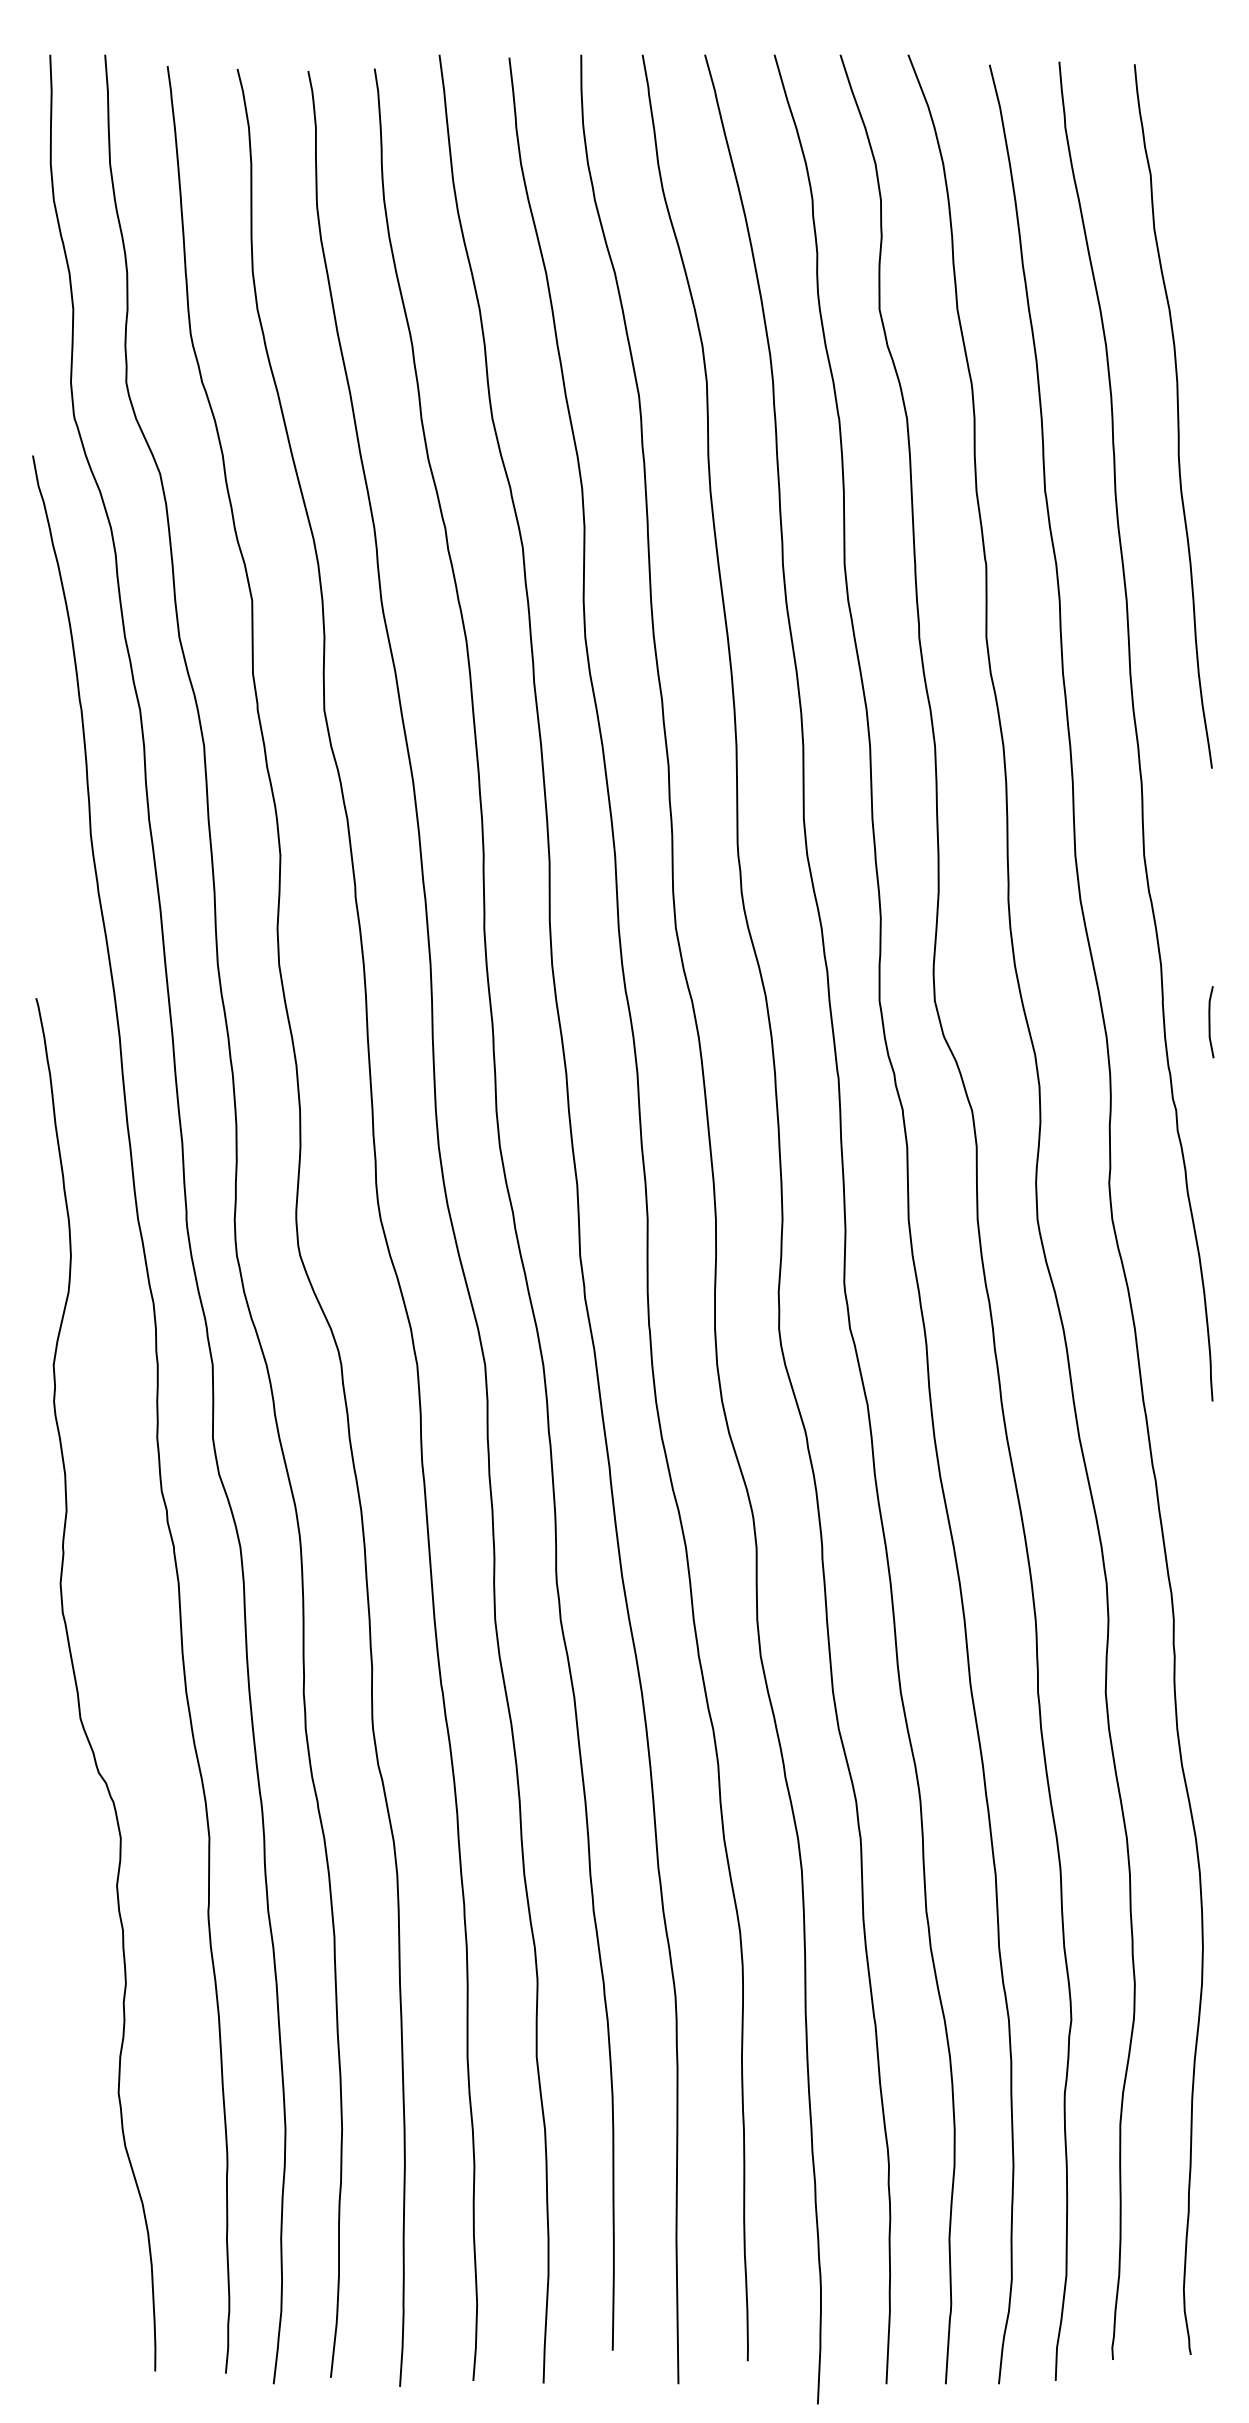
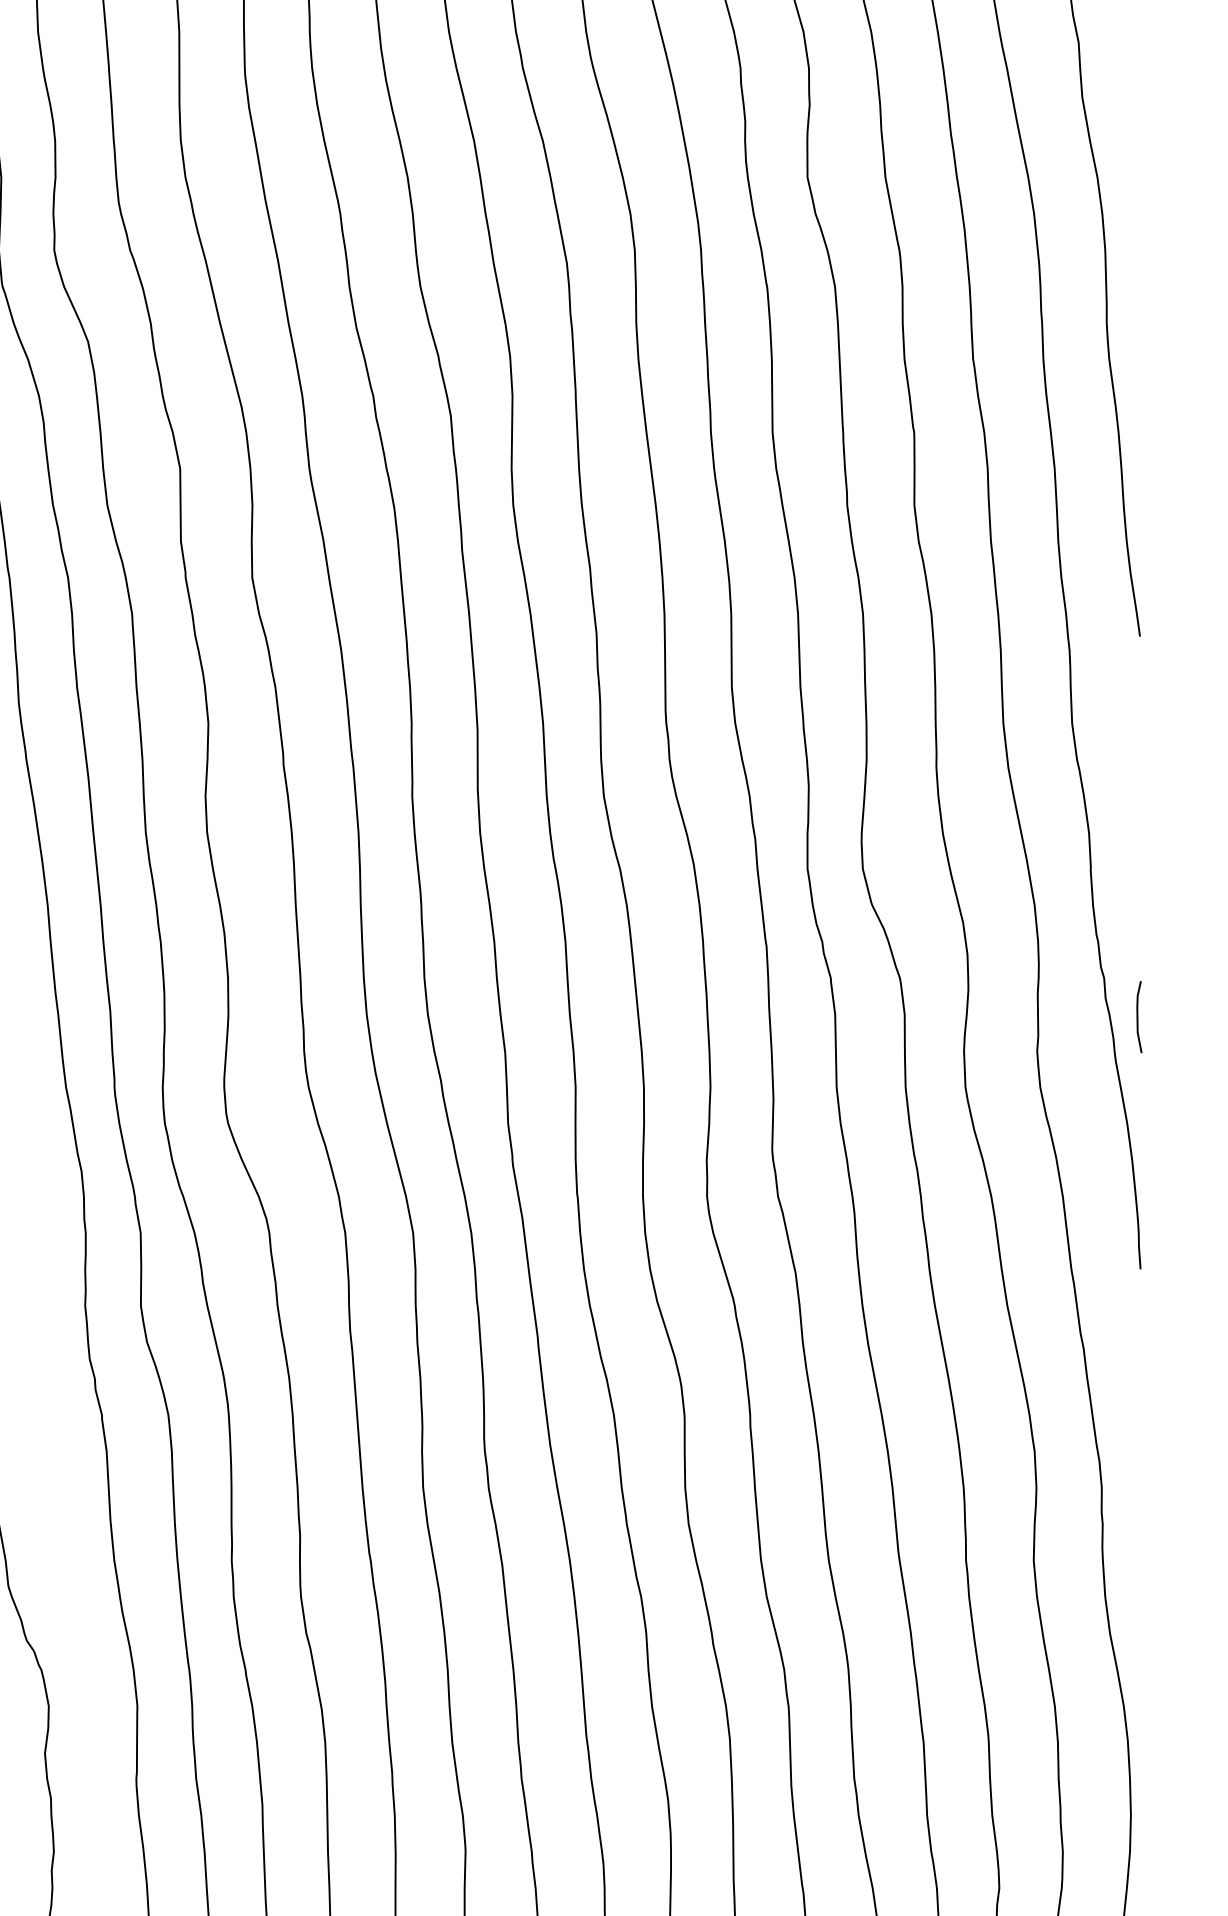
line: (1210, 1022) -> (1138, 1017), moved

